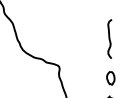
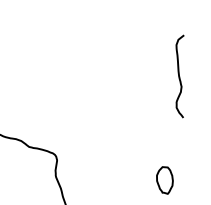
curve: (109, 38) -> (179, 75), moved

